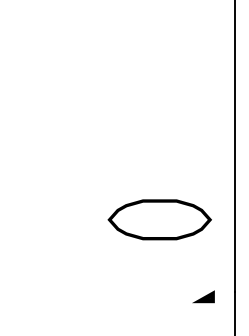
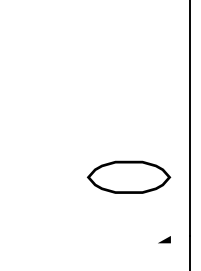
part: (203, 296) -> (164, 239), size x0.71

